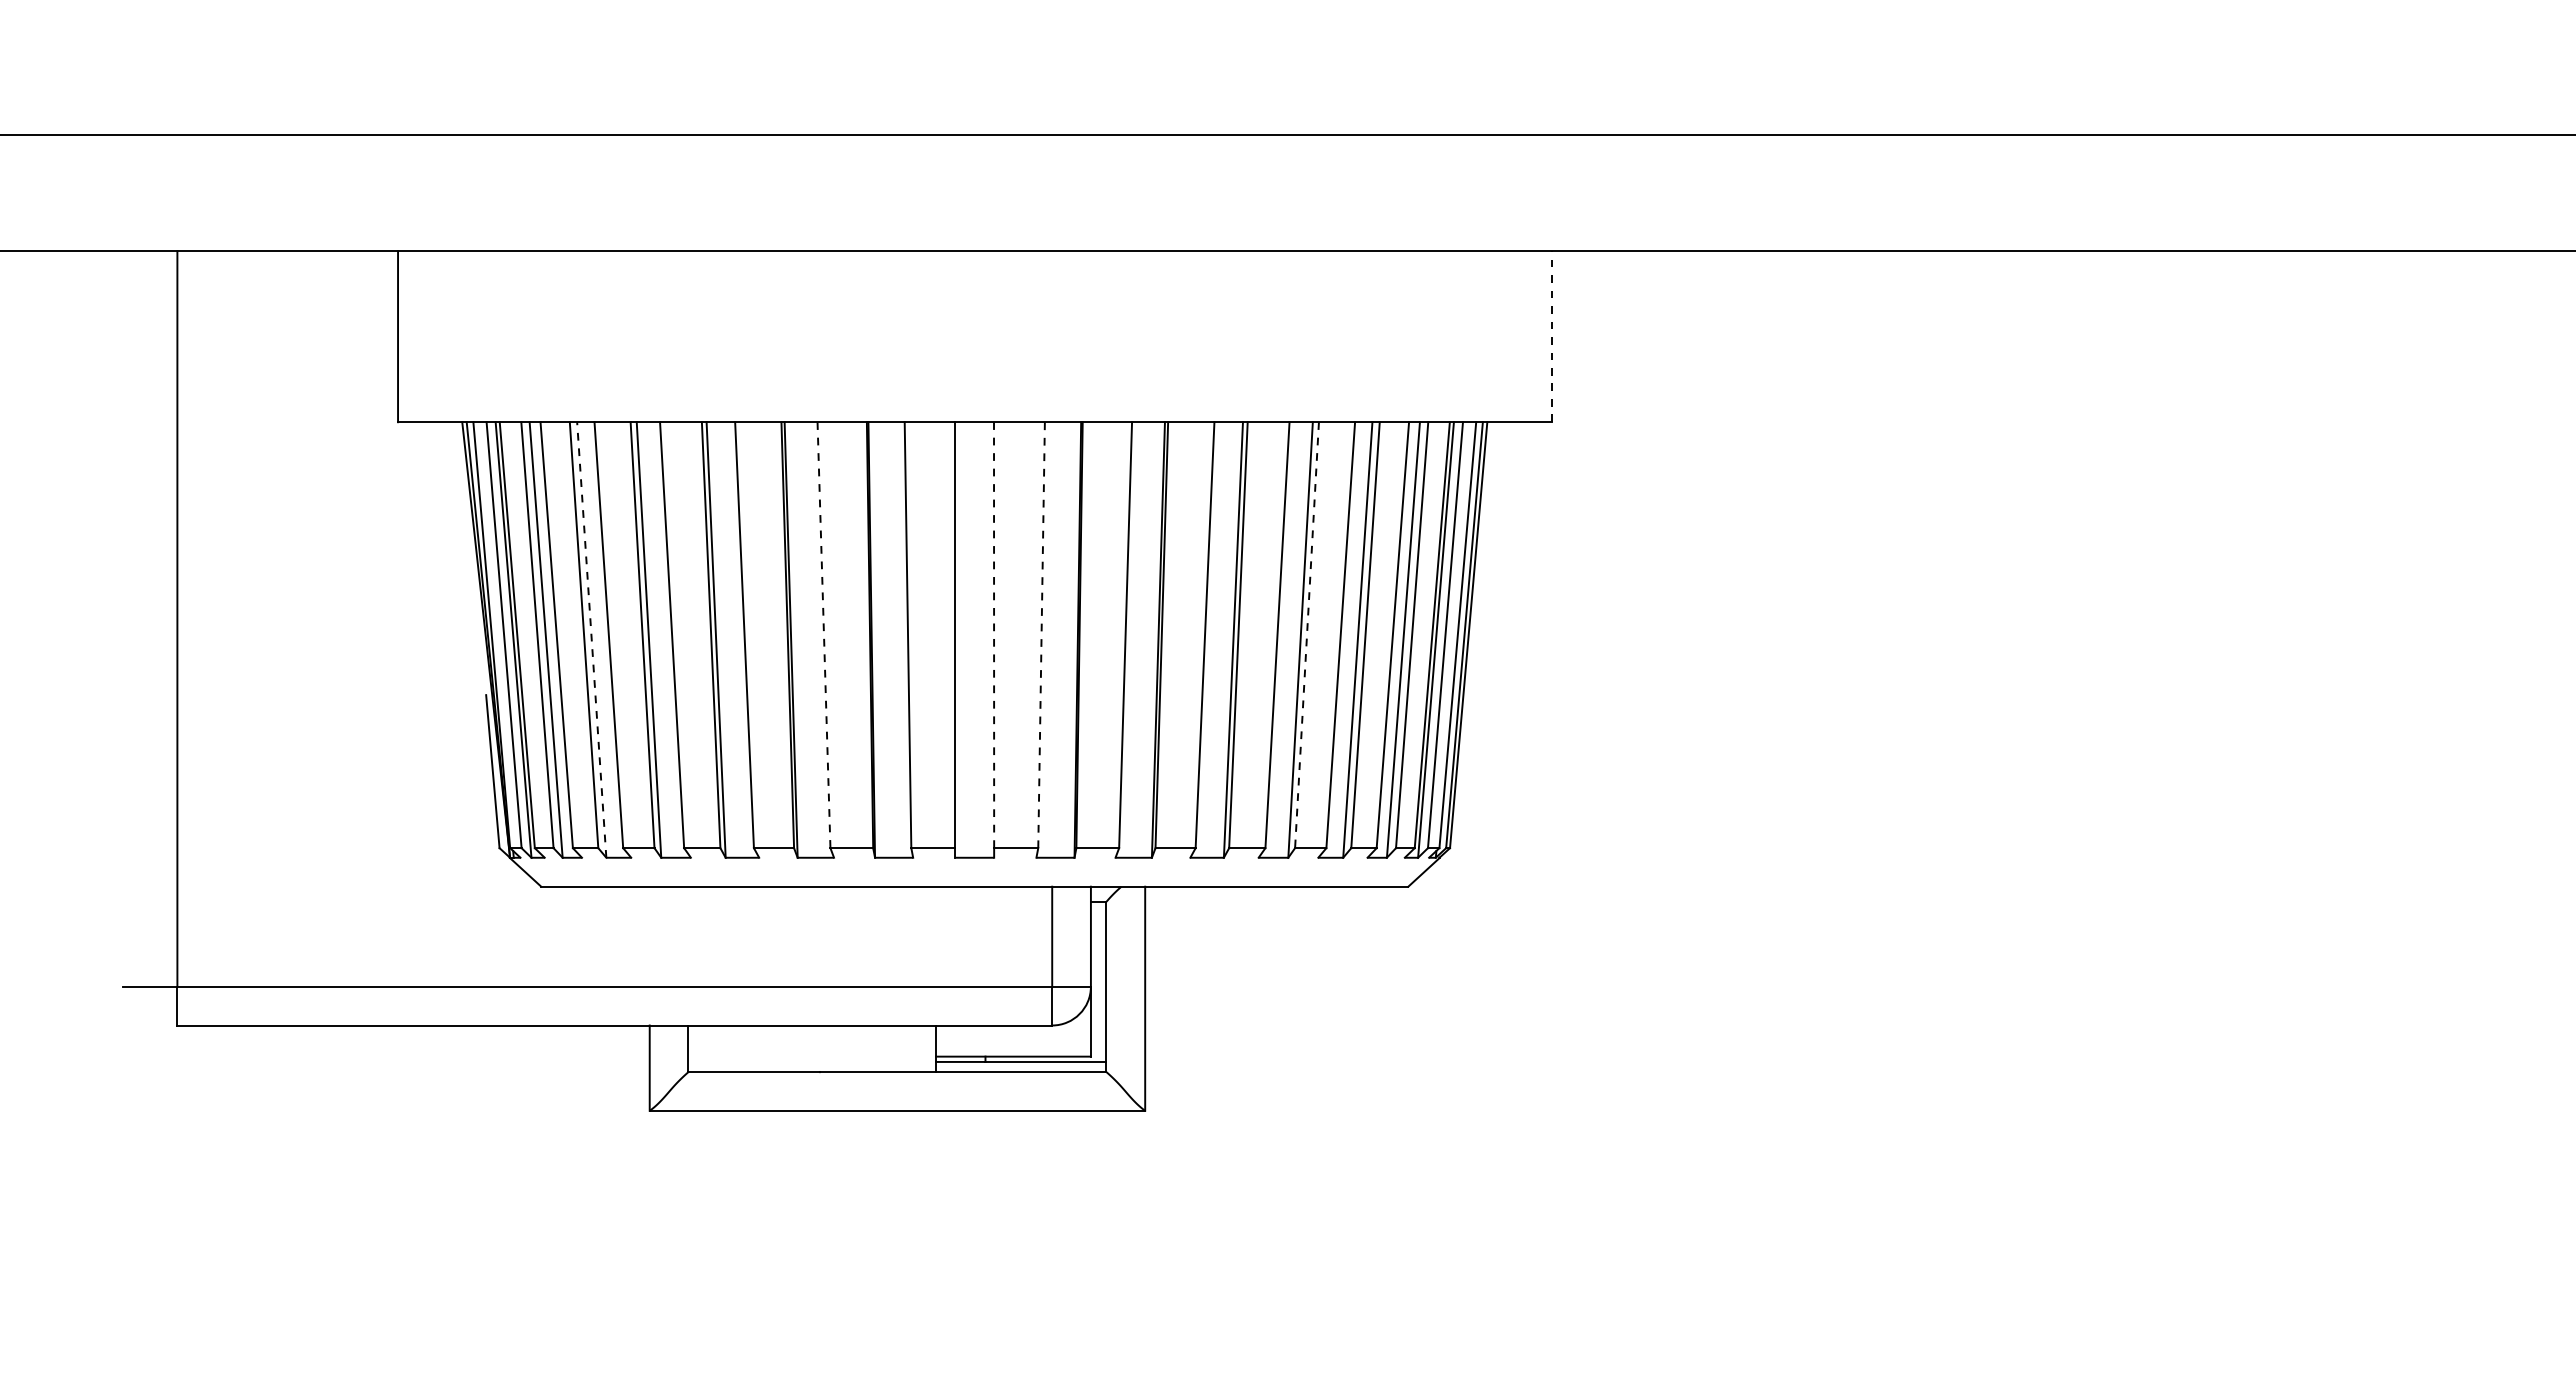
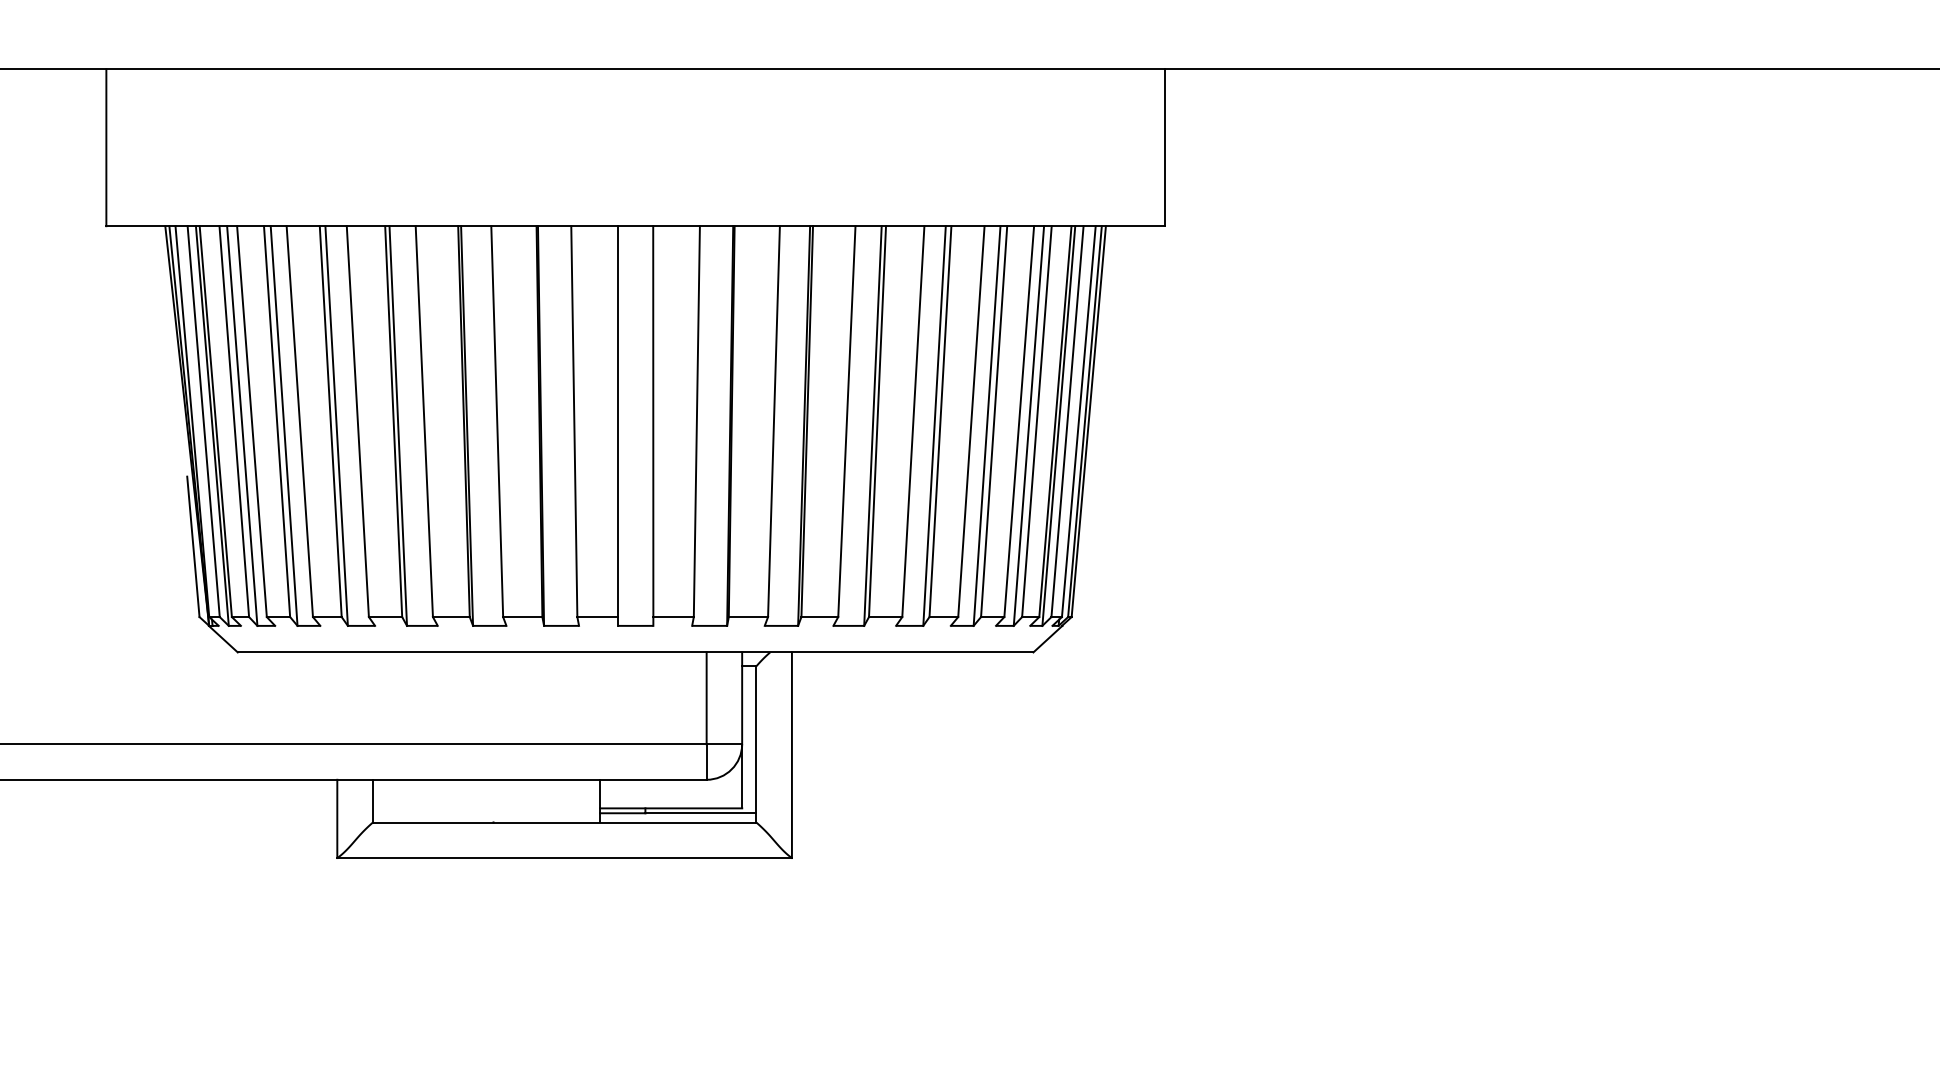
line: (1551, 336) -> (1164, 147), dashed -> solid
line: (824, 635) -> (497, 421), dashed -> solid
line: (994, 635) -> (653, 421), dashed -> solid
line: (1041, 635) -> (696, 421), dashed -> solid
line: (1307, 635) -> (940, 421), dashed -> solid
line: (591, 639) -> (283, 425), dashed -> solid

